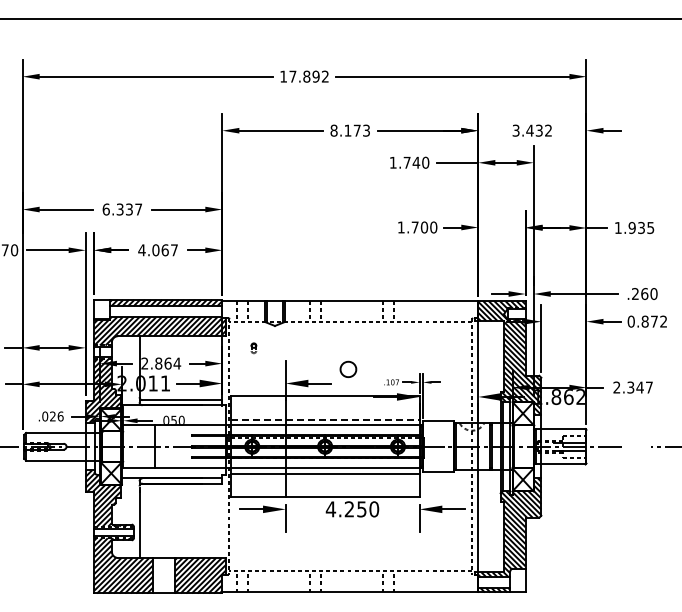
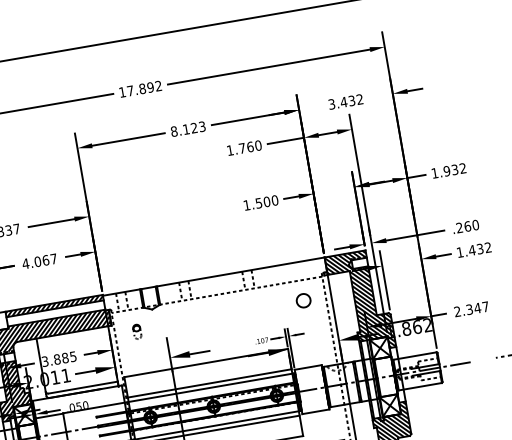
text: (356, 130) -> (193, 128), 8.173 -> 8.123
text: (416, 162) -> (250, 146), 1.740 -> 1.760
text: (414, 227) -> (258, 203), 1.700 -> 1.500
text: (650, 227) -> (462, 168), 1.935 -> 1.932
text: (642, 321) -> (469, 250), 0.872 -> 1.432
part: (253, 348) -> (137, 332), size x1.67
text: (161, 363) -> (59, 358), 2.864 -> 3.885
part: (348, 368) -> (303, 299), moved
line: (325, 419) -> (210, 382), dashed -> solid

